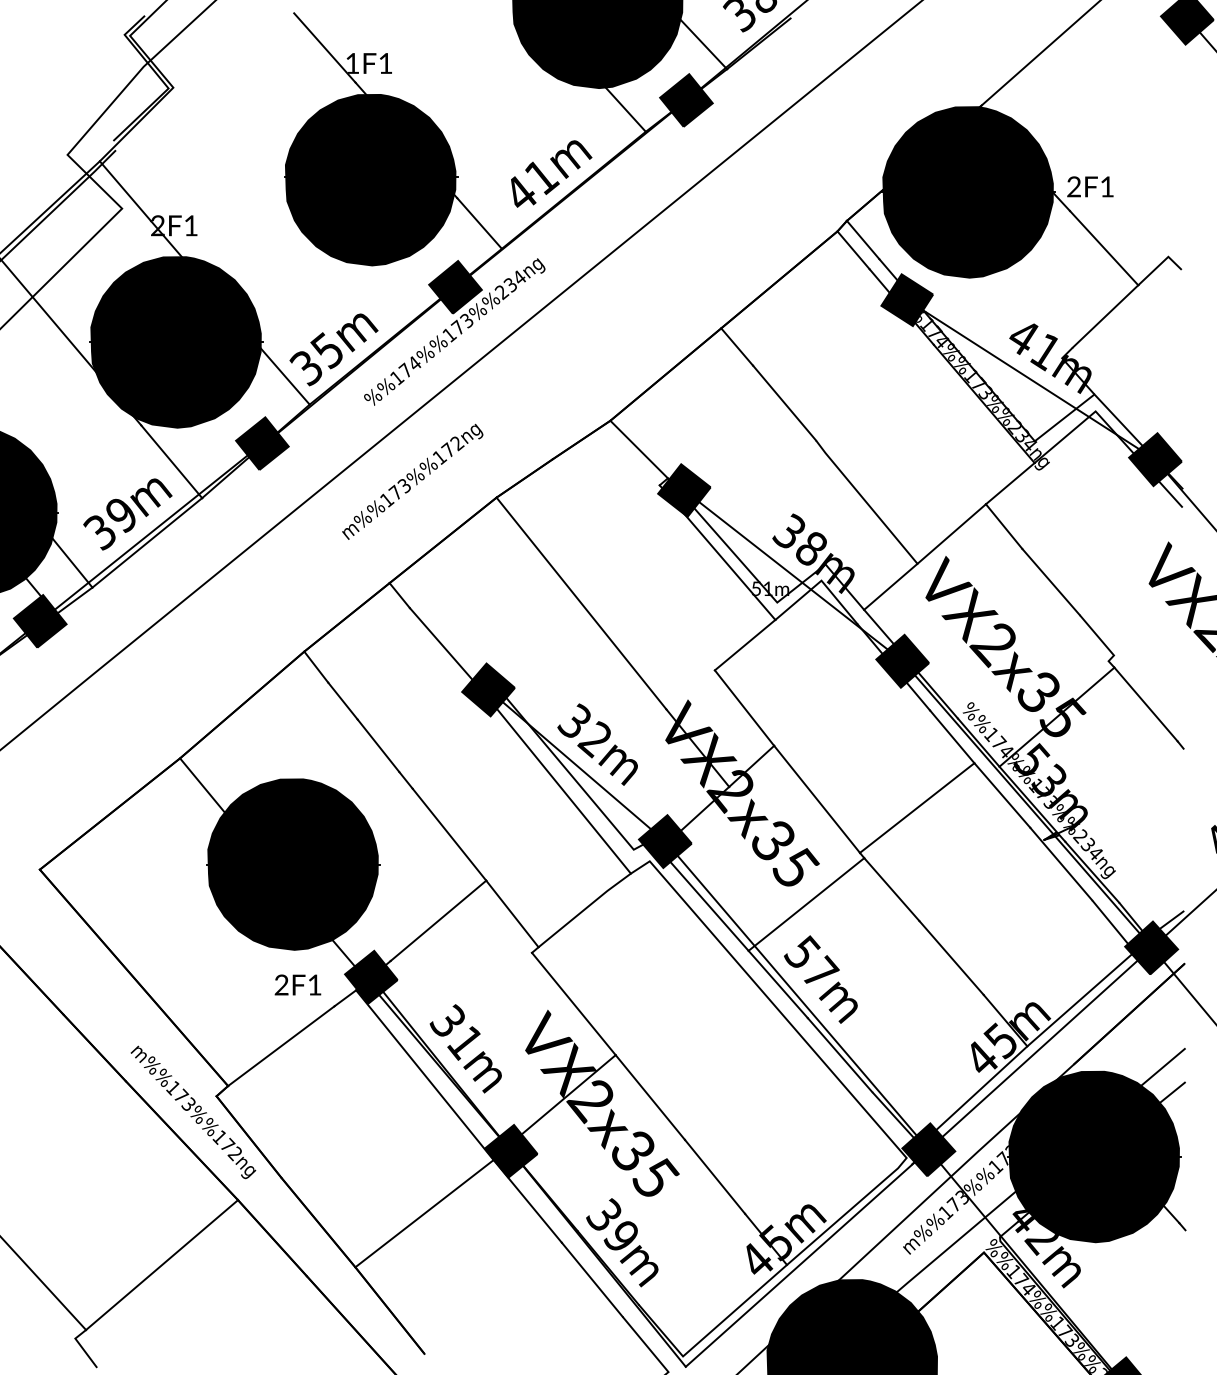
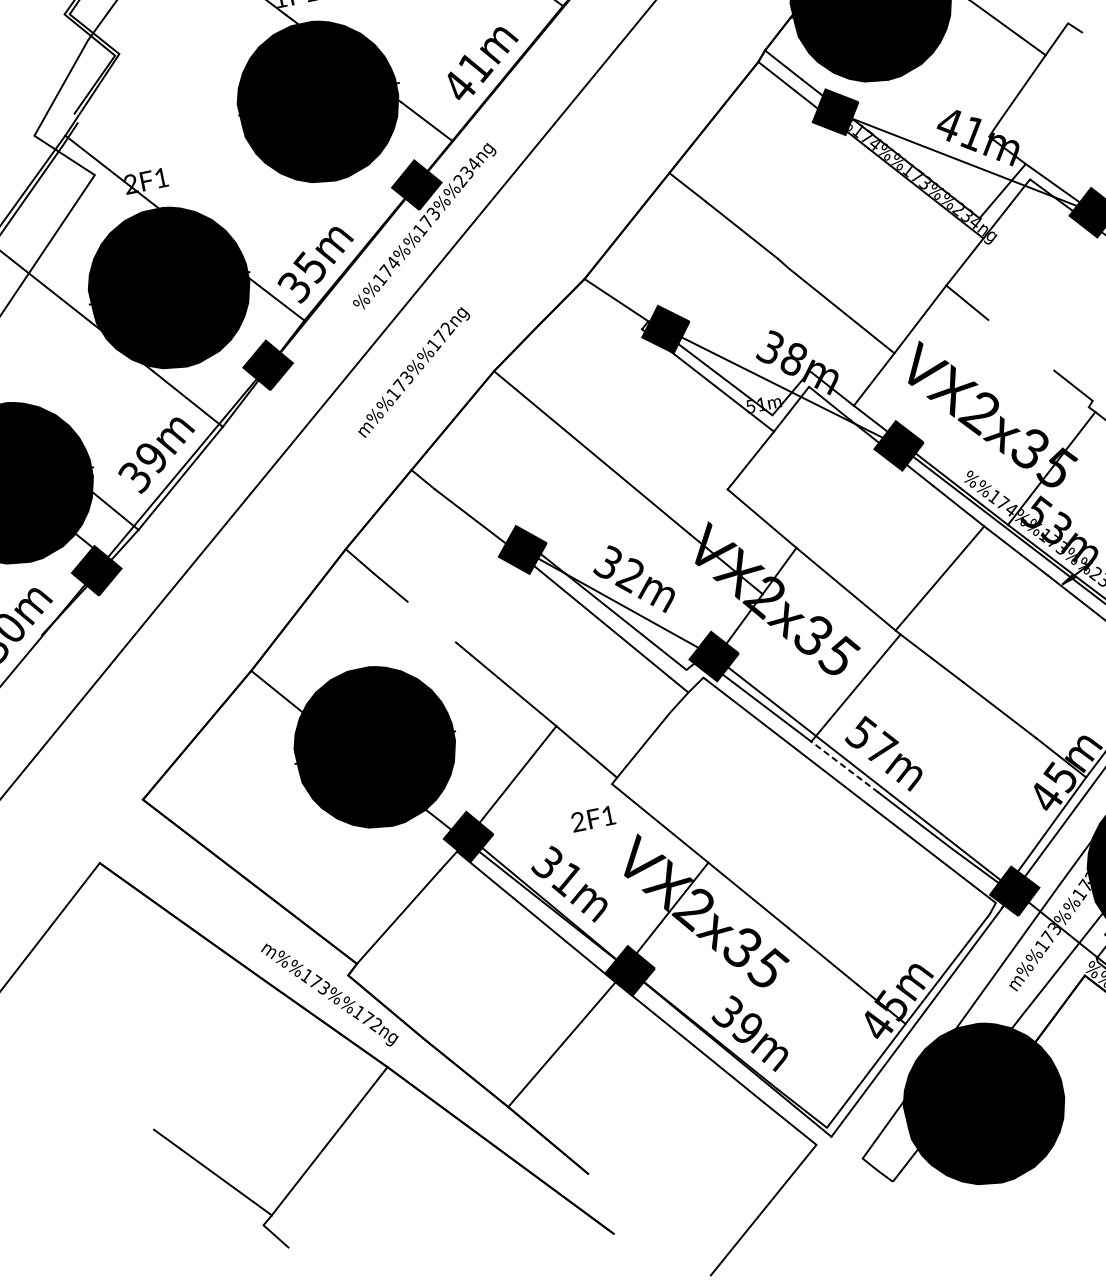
line: (1050, 582) -> (1020, 345), removed
line: (378, 745) -> (431, 621), removed
text: (297, 984) -> (592, 818), moved
line: (778, 984) -> (845, 767), solid -> dashed

